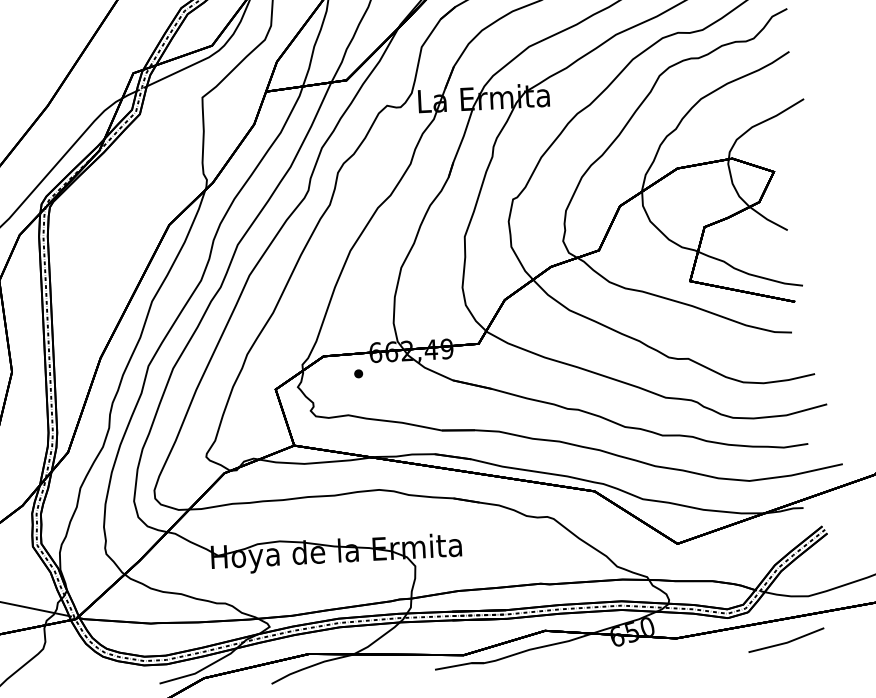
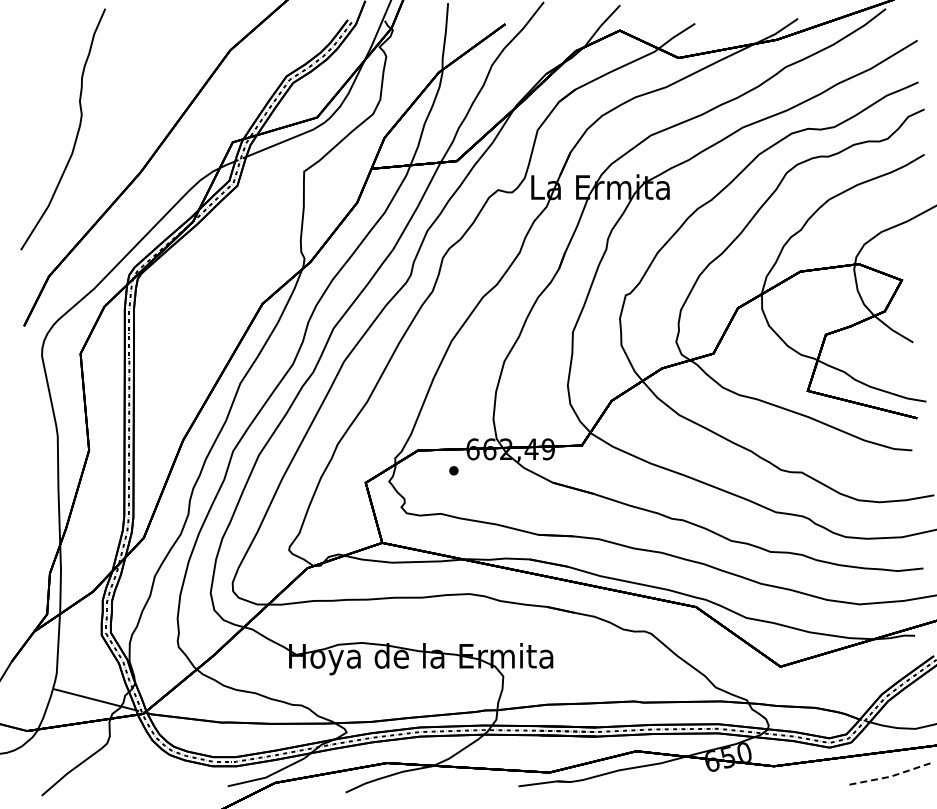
line: (787, 642) -> (890, 776), solid -> dashed

